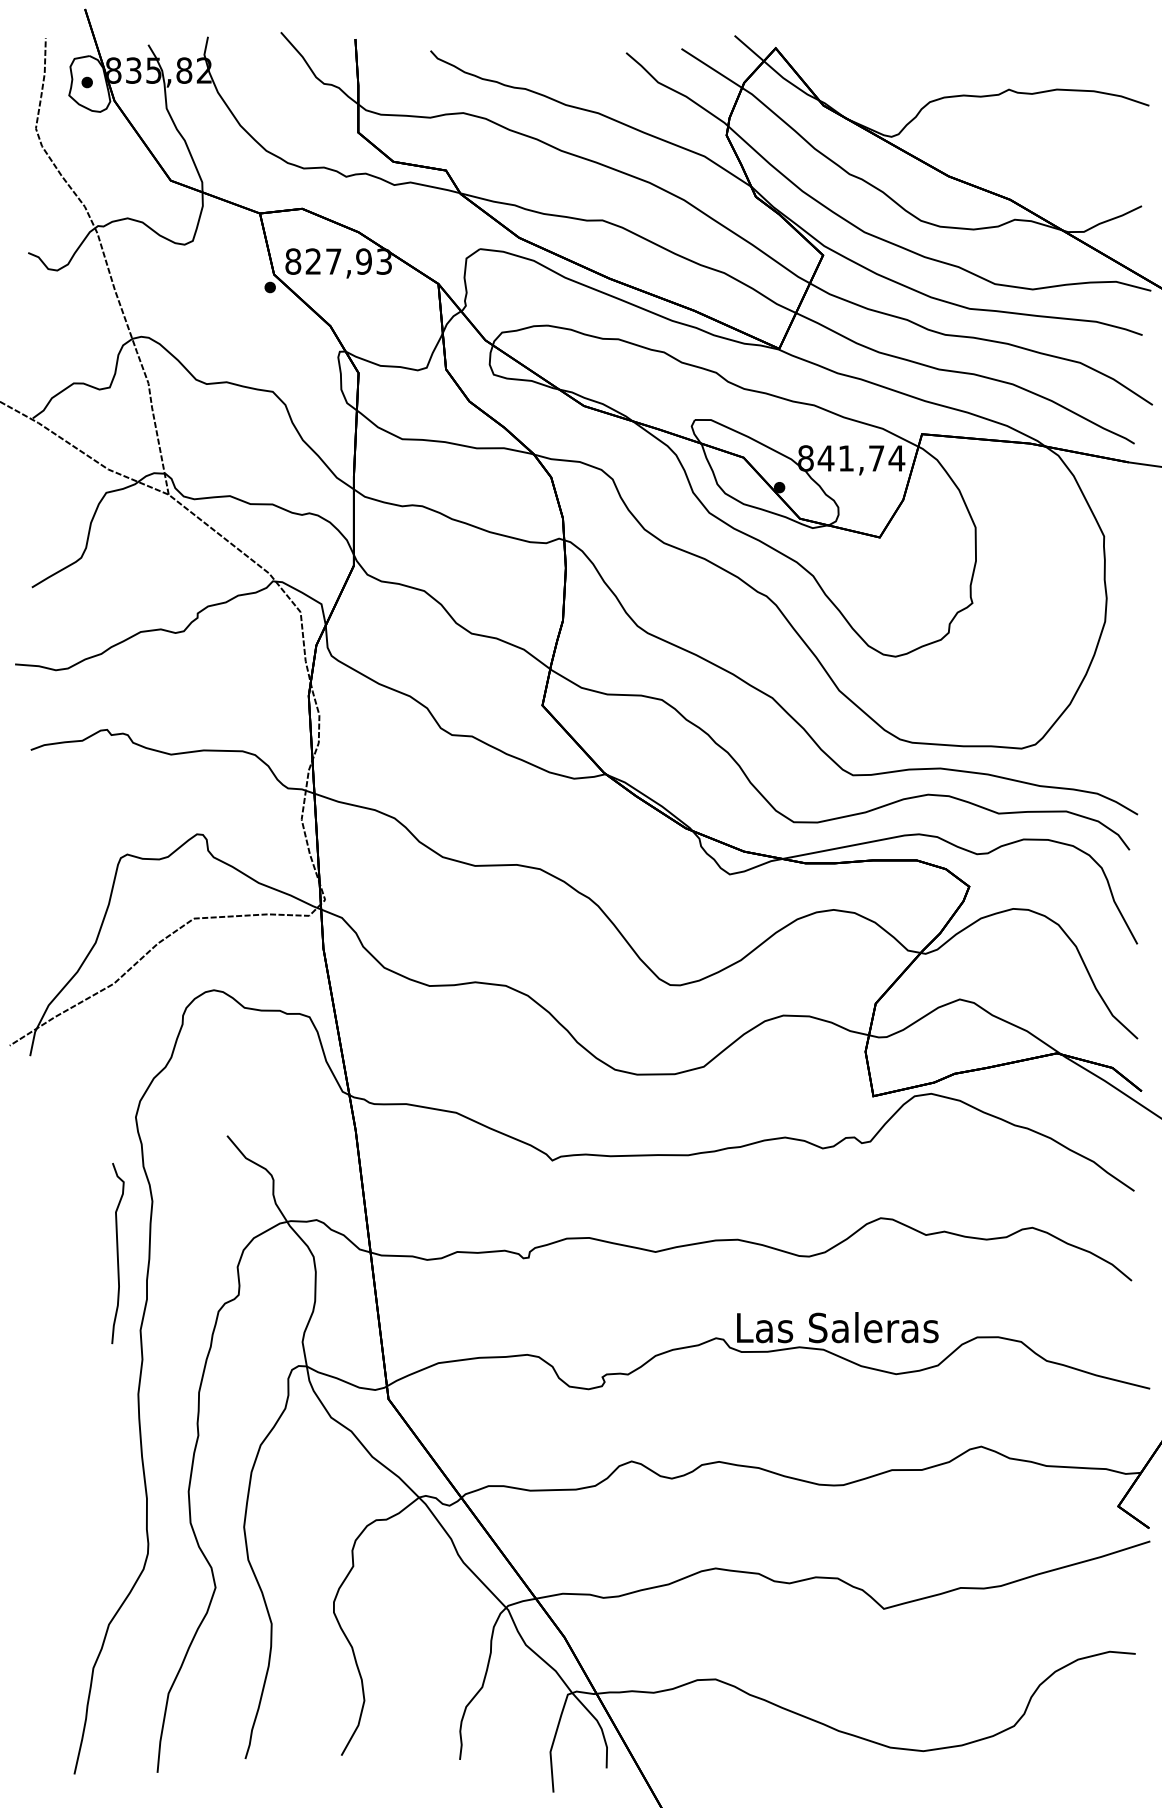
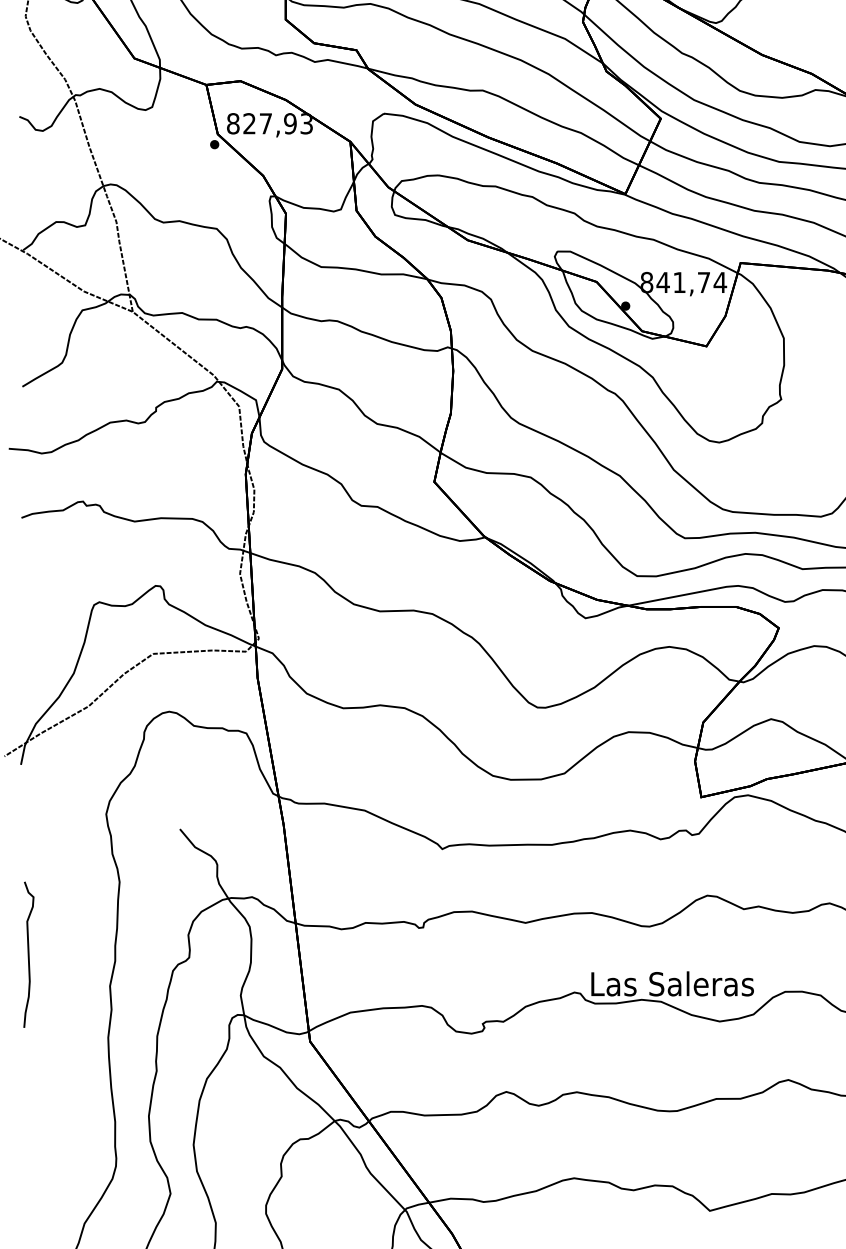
curve: (117, 1253) -> (28, 954), moved

